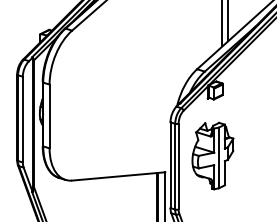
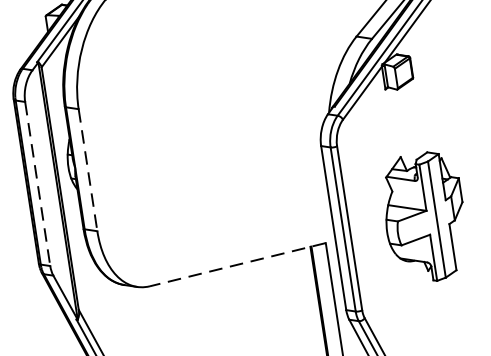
line: (49, 116) -> (87, 170), solid -> dashed
line: (22, 119) -> (37, 183), solid -> dashed
part: (212, 155) -> (424, 216), moved
line: (118, 176) -> (237, 264), solid -> dashed

